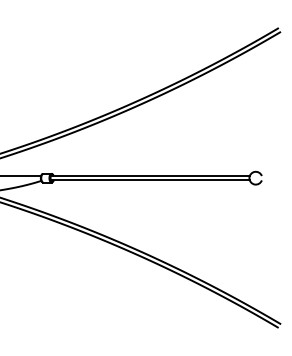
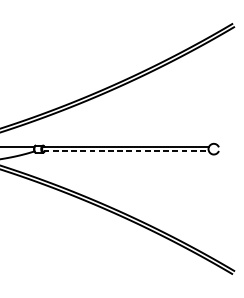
line: (151, 180) -> (126, 151), solid -> dashed

